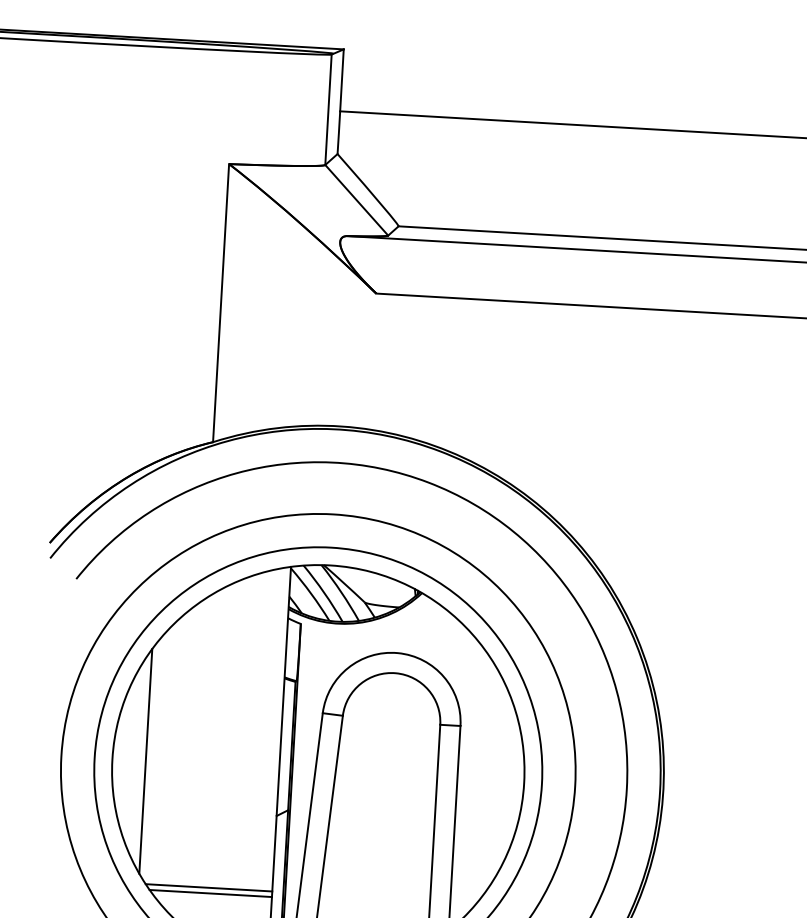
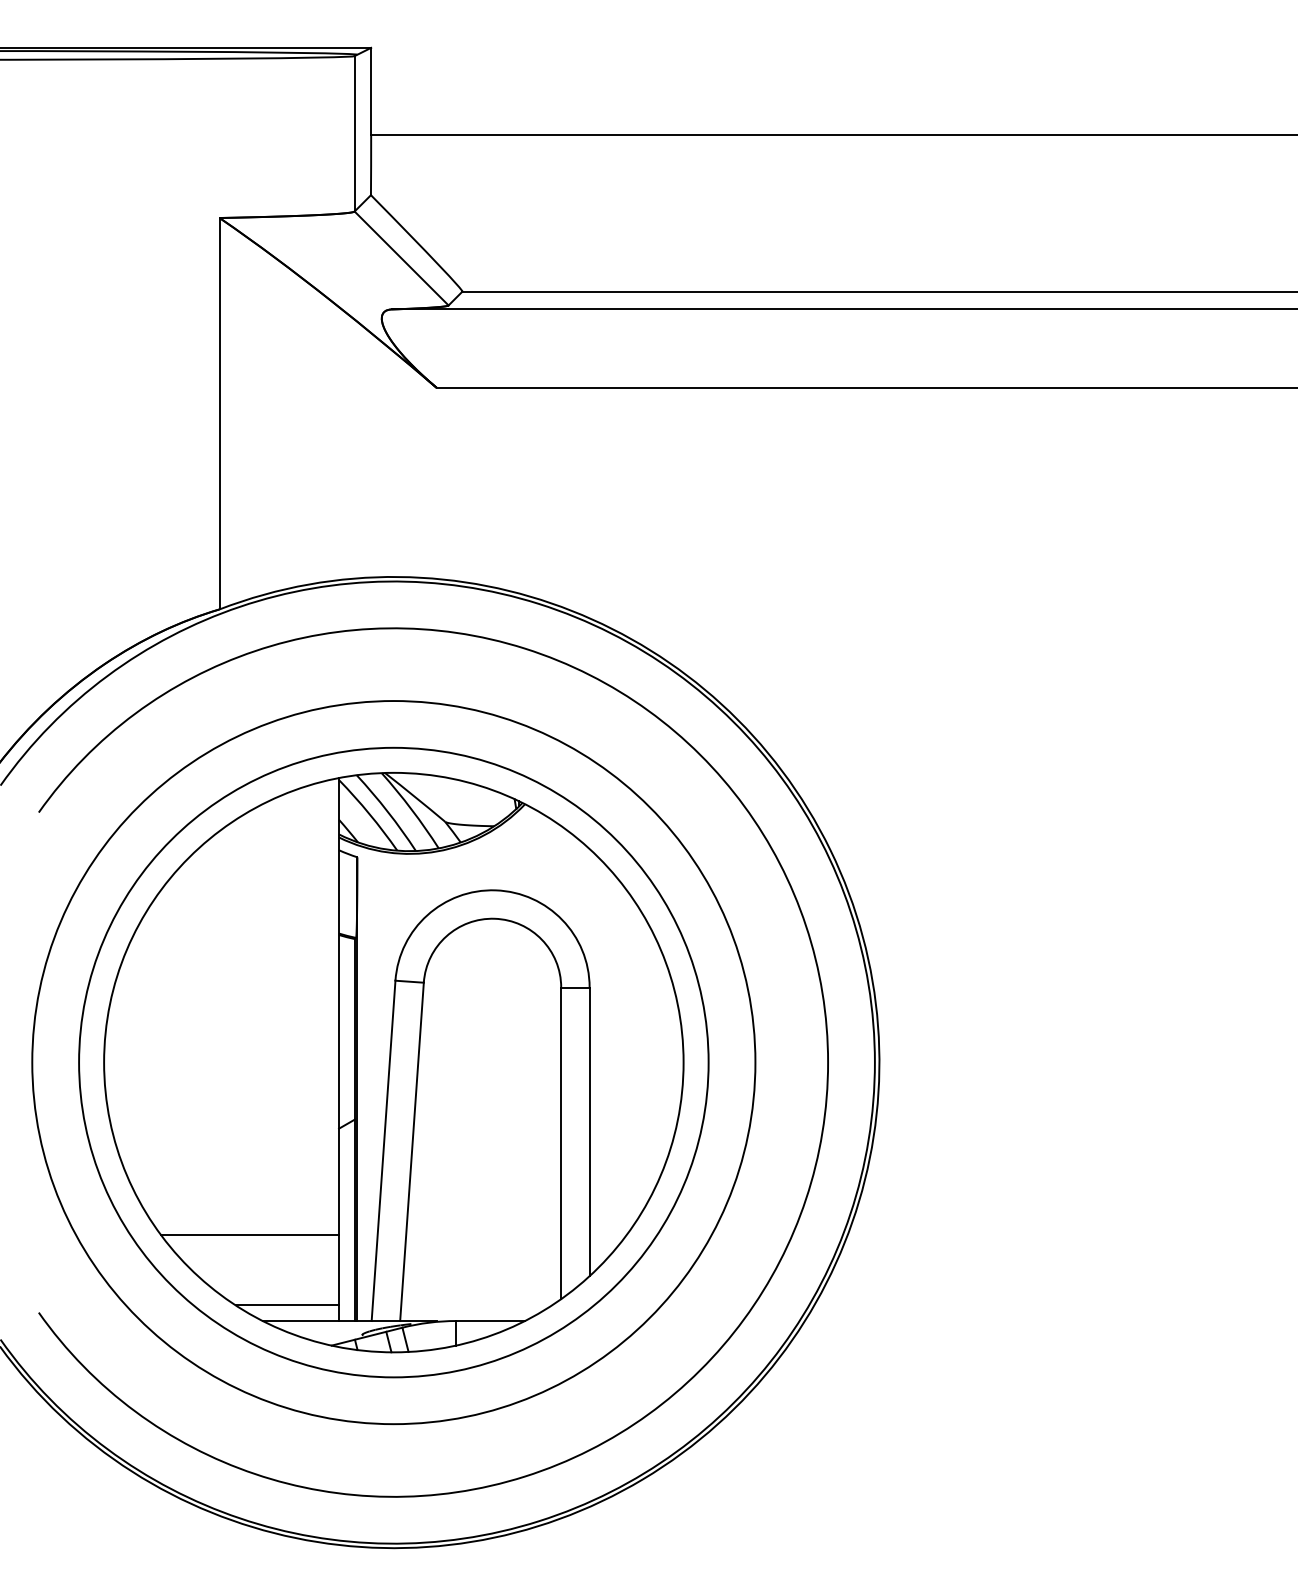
line: (146, 761) -> (151, 1062), removed
line: (210, 893) -> (252, 1242), removed

